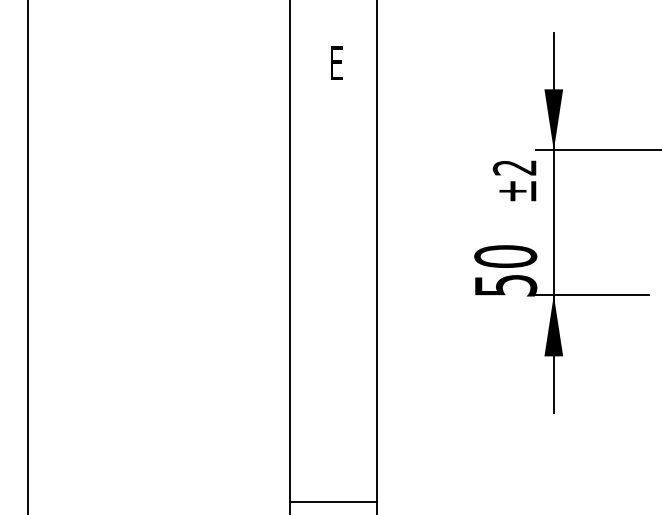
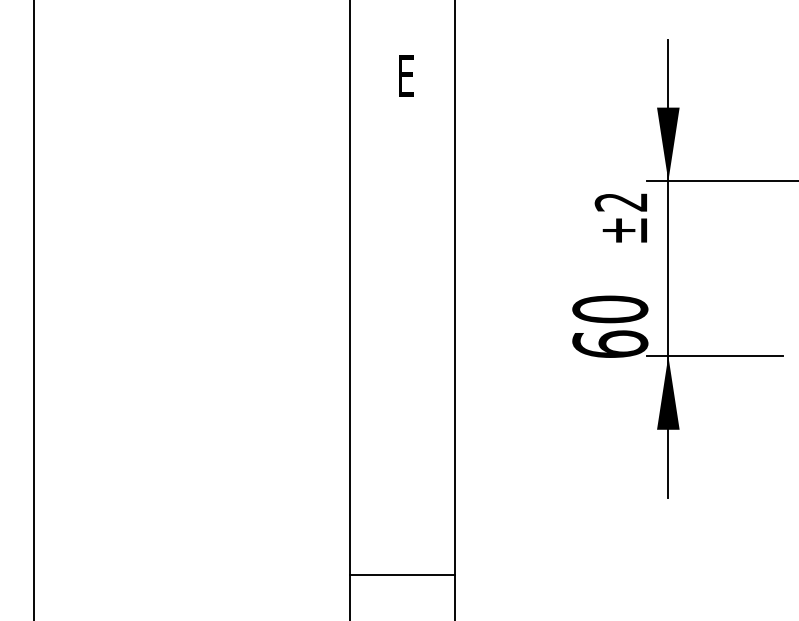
text: (505, 284) -> (610, 343), 50 -> 60
line: (332, 501) -> (401, 574), moved

